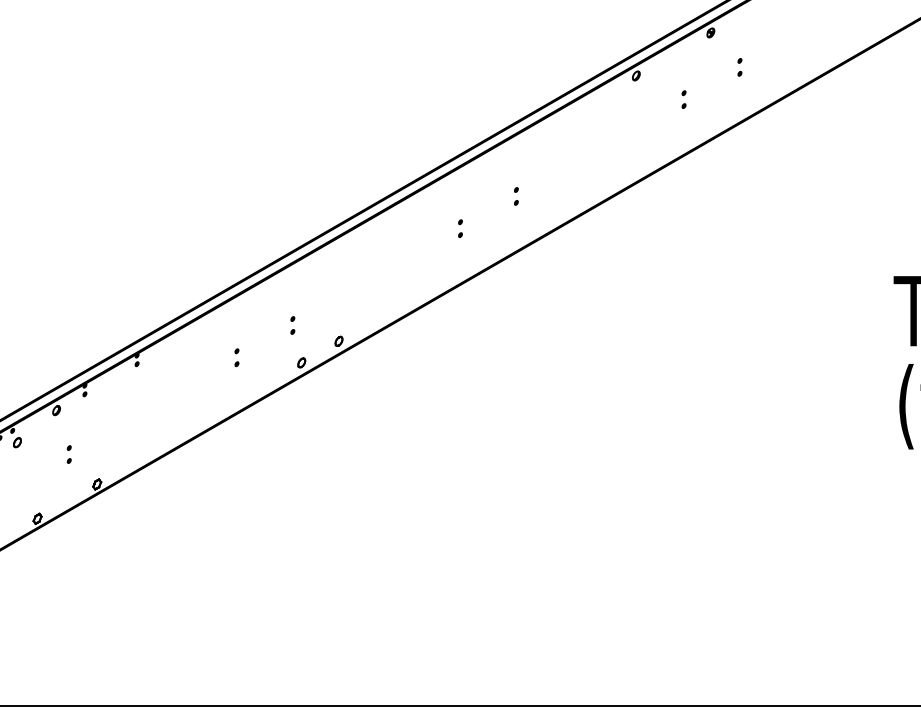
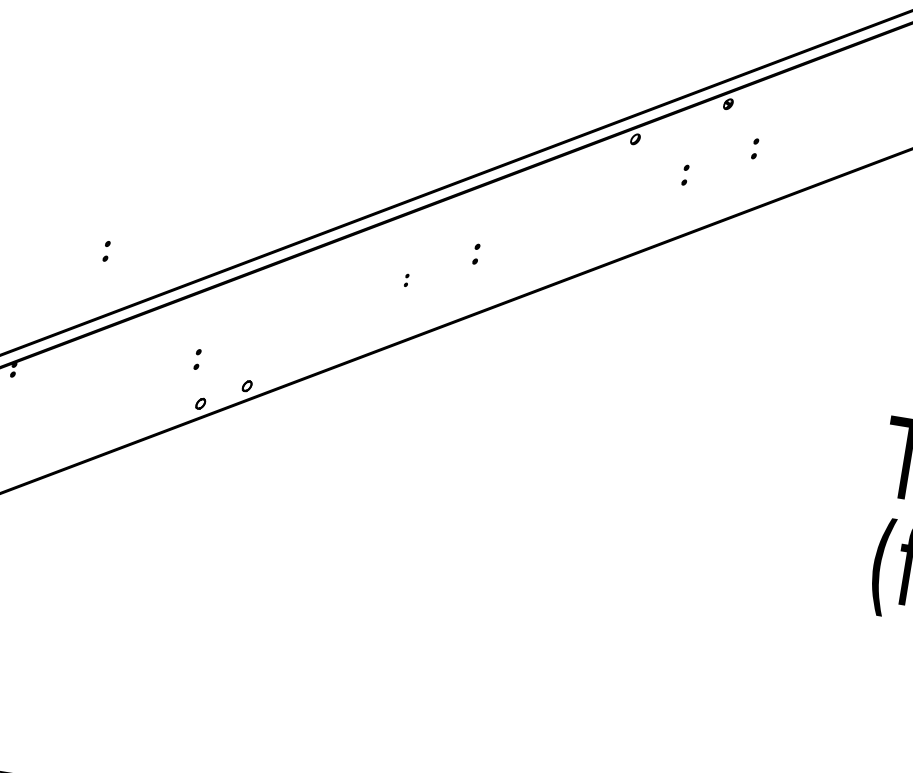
part: (460, 228) -> (406, 280), size x0.6
part: (236, 357) -> (106, 250), moved

